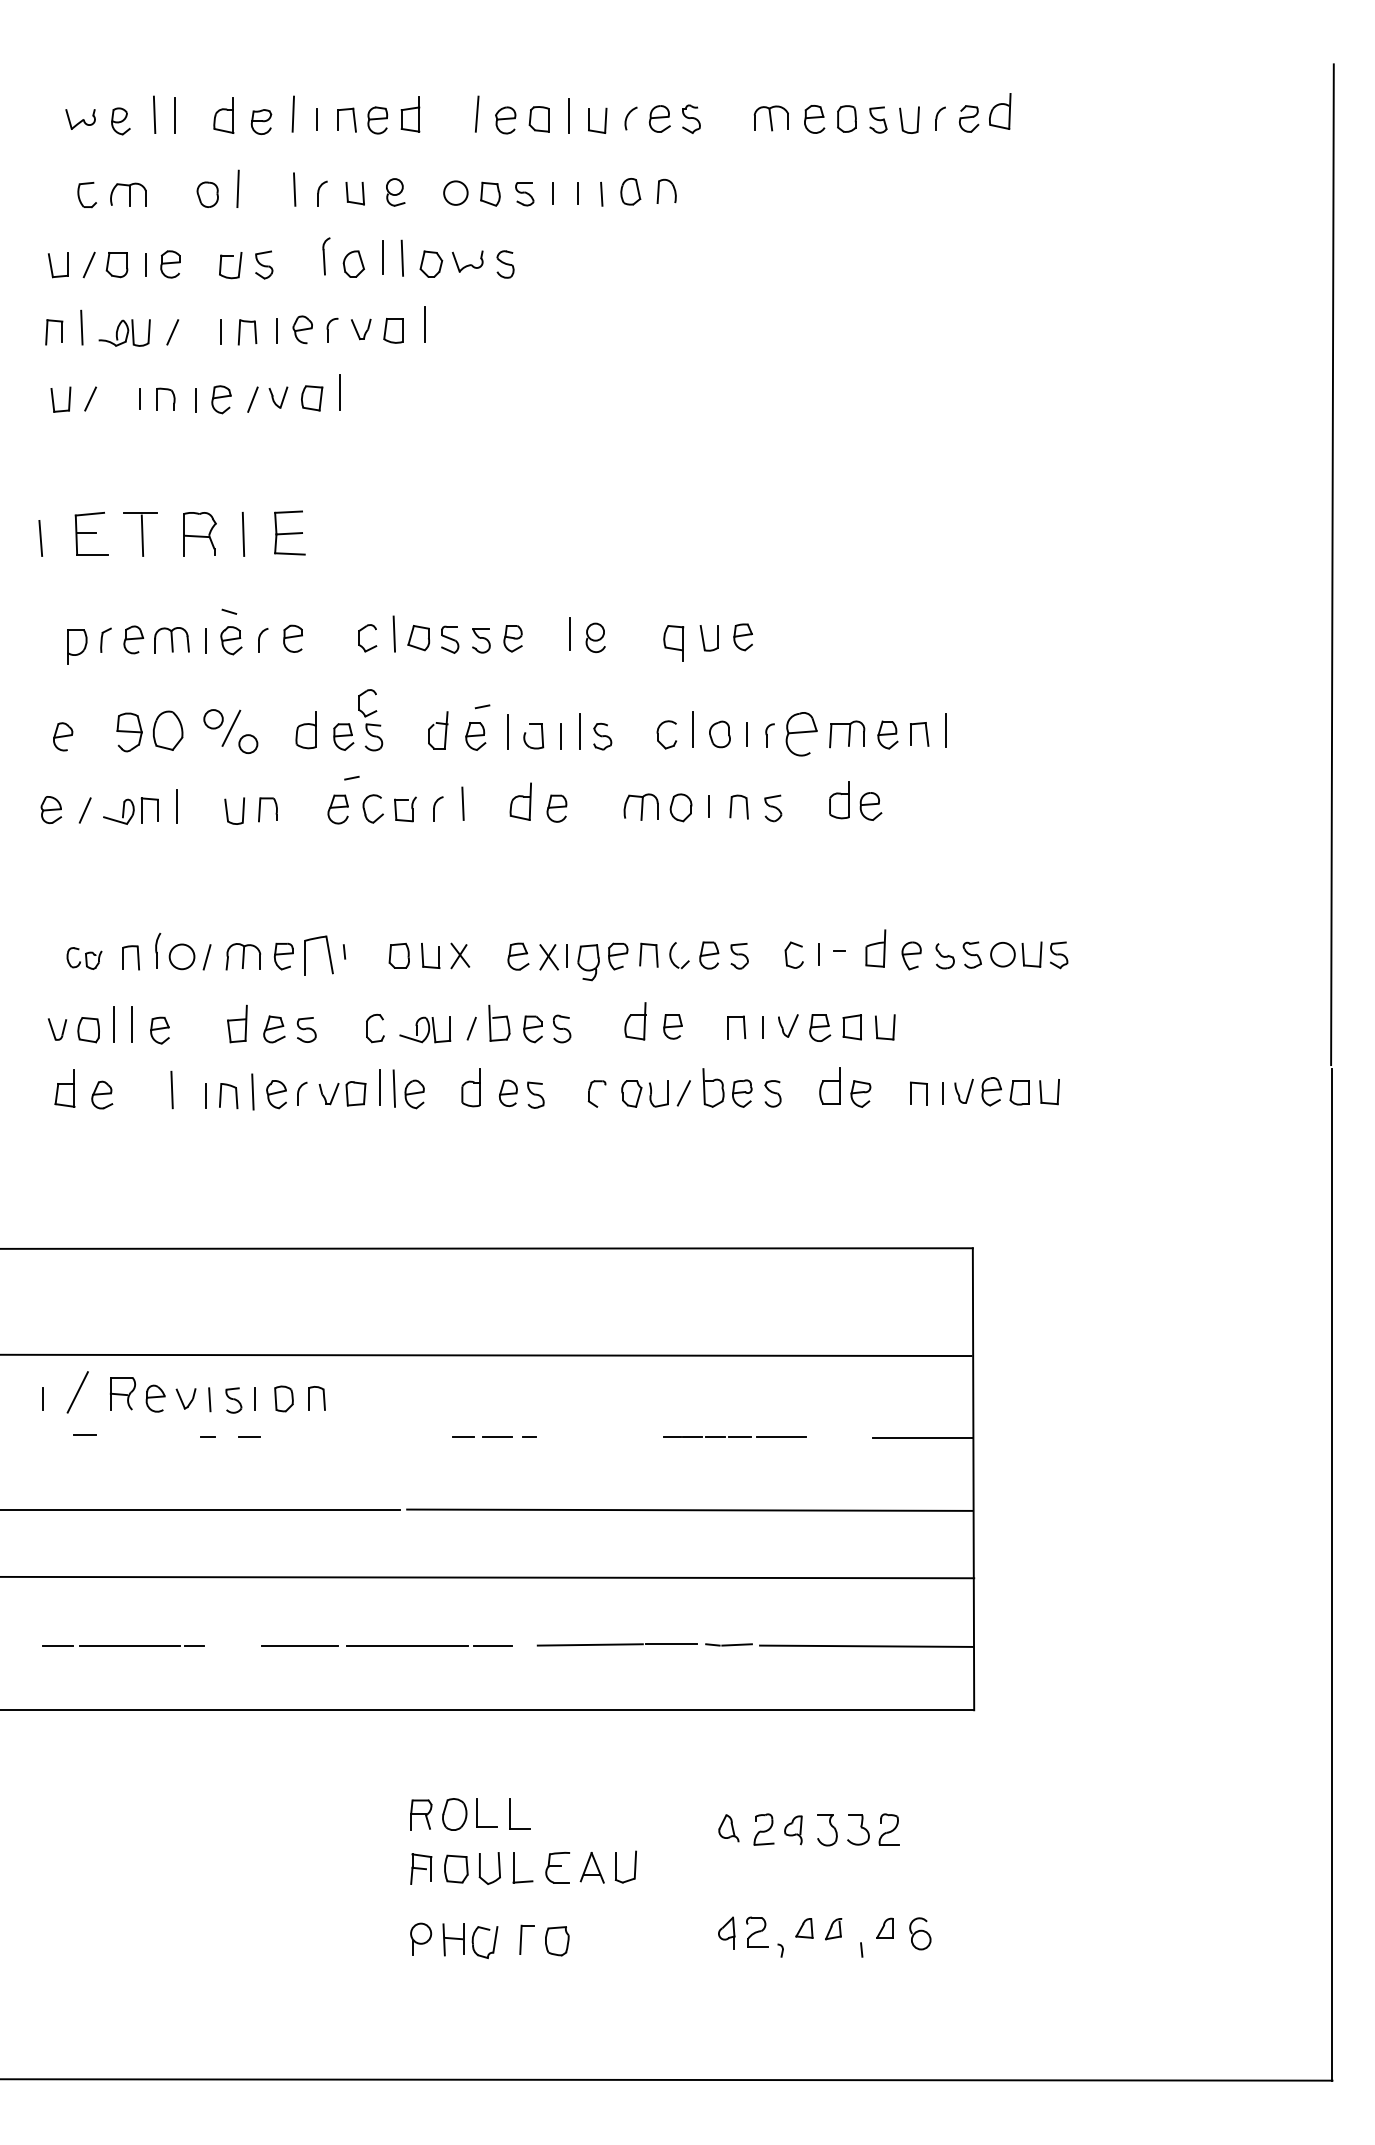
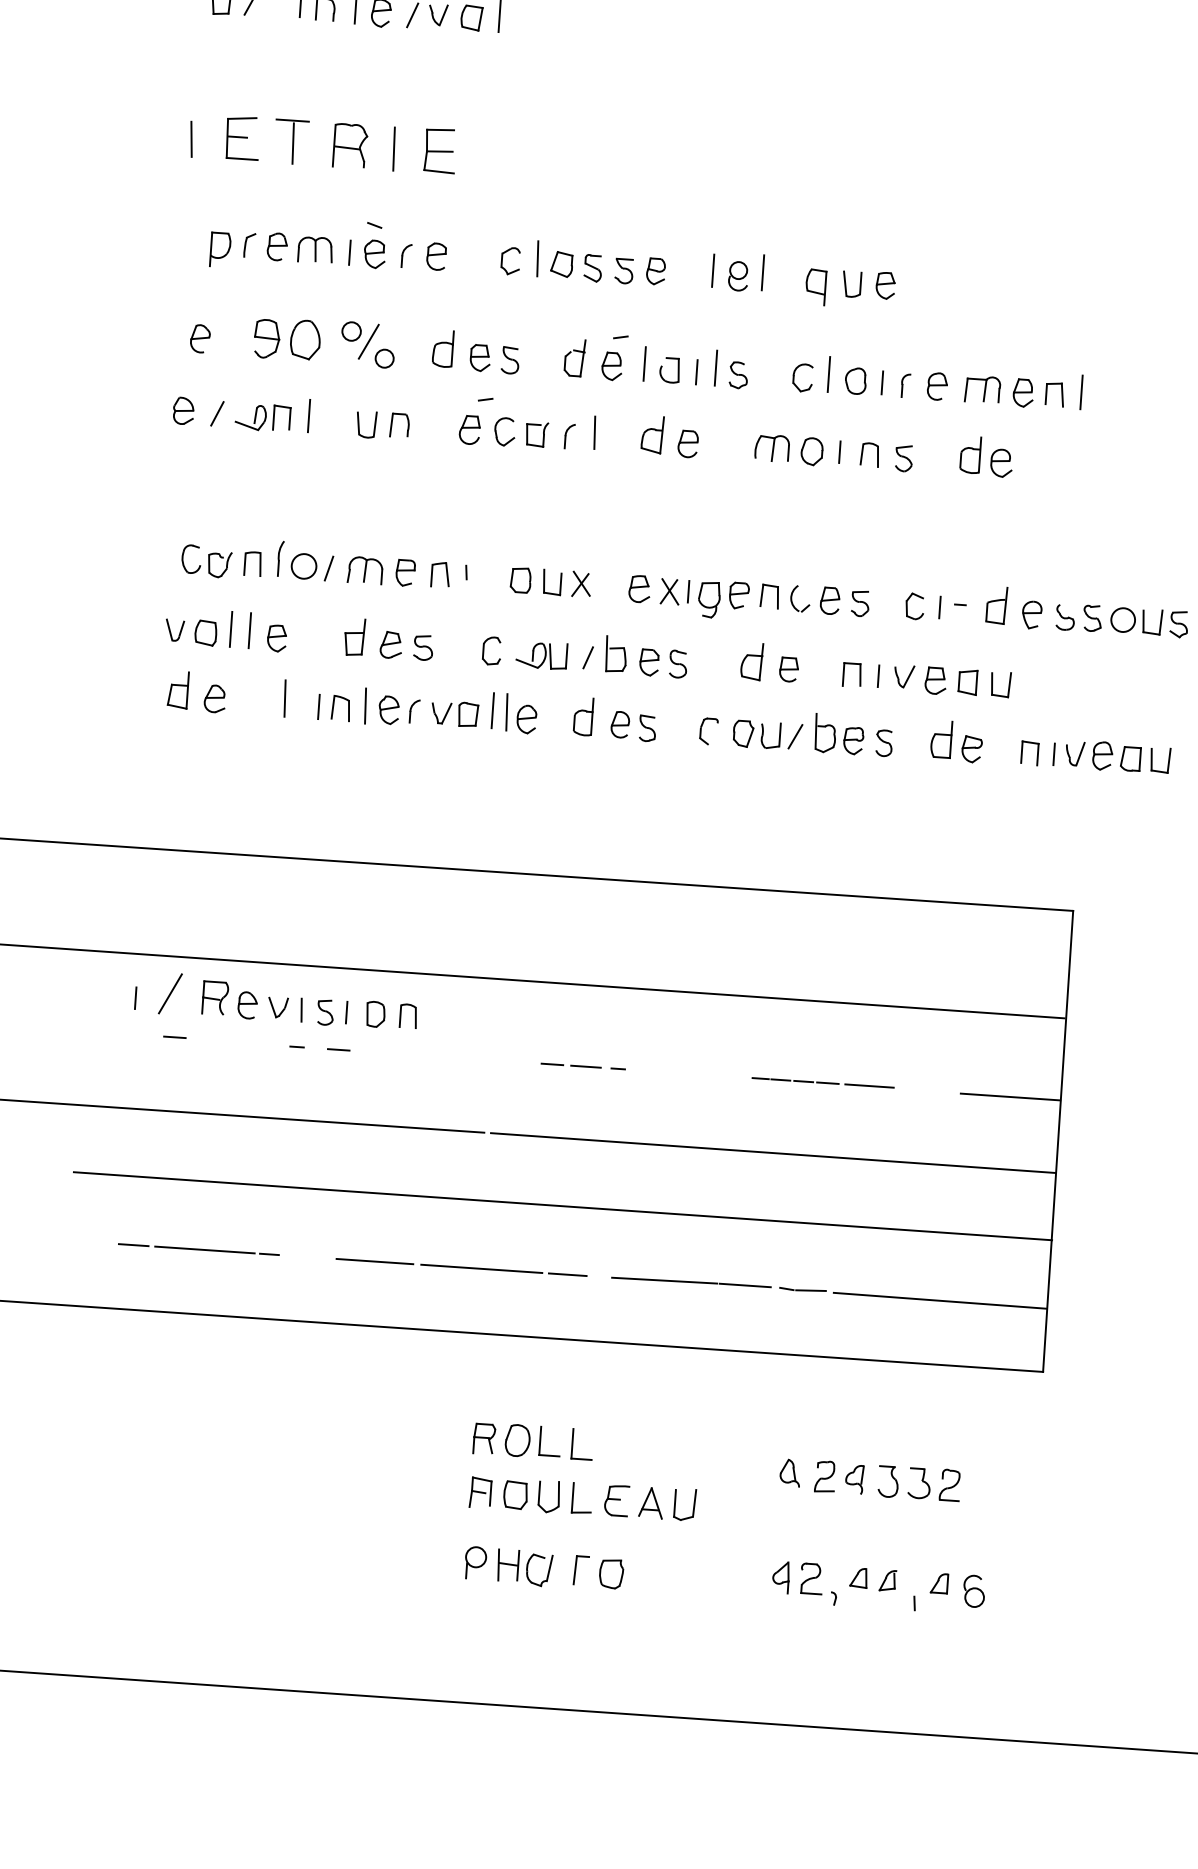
line: (619, 632) -> (762, 272), added
part: (359, 703) -> (498, 325), removed
part: (801, 734) -> (937, 386), size x0.62
part: (318, 955) -> (440, 574), size x0.62
part: (84, 958) -> (206, 561), size x1.43

